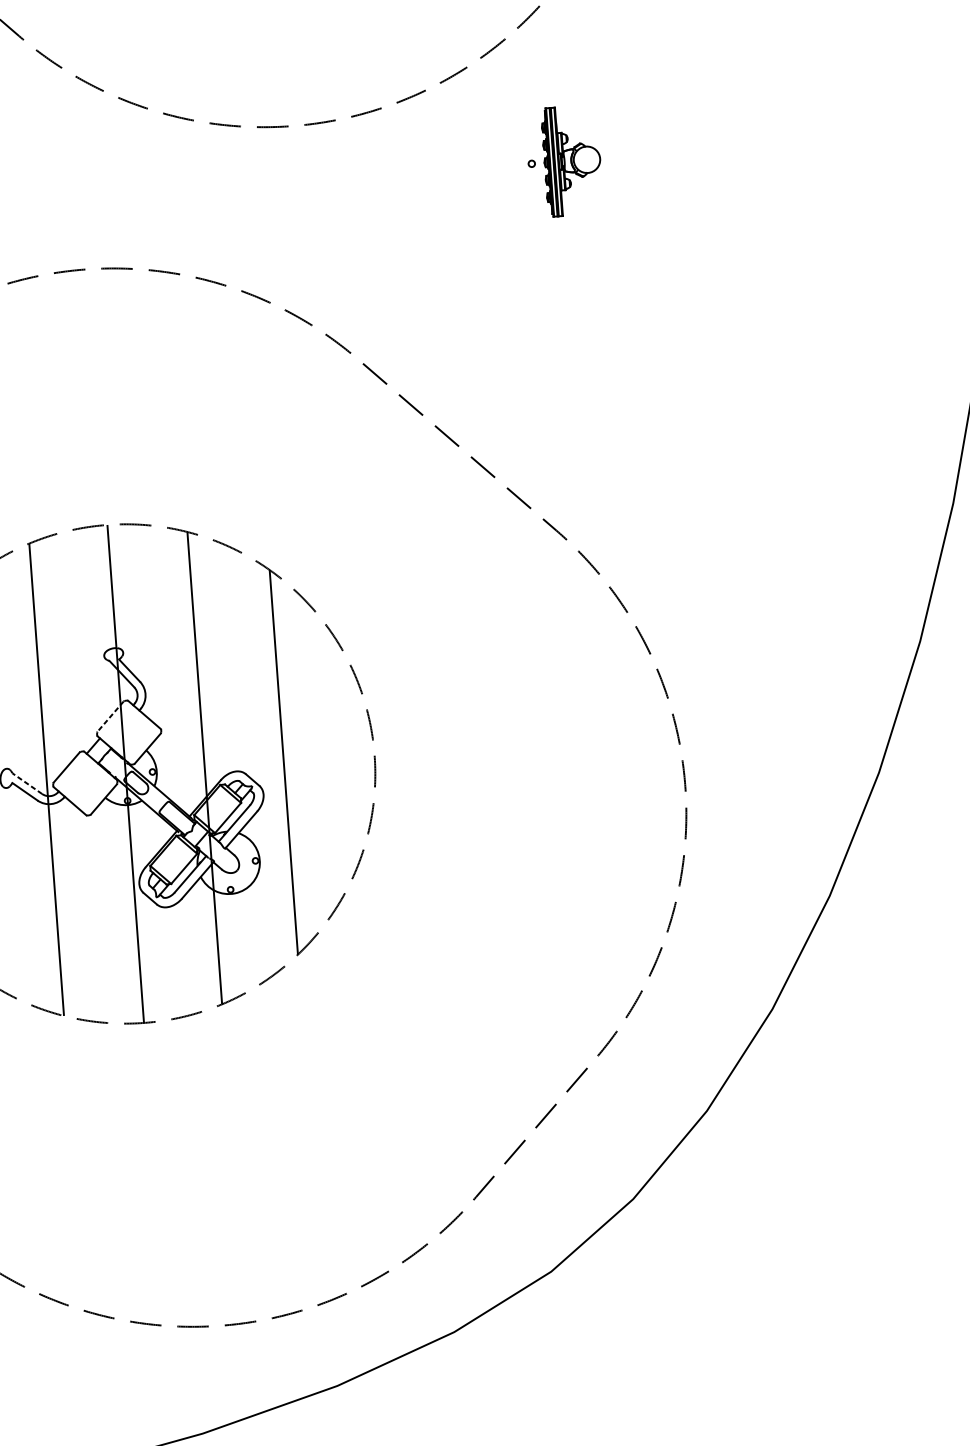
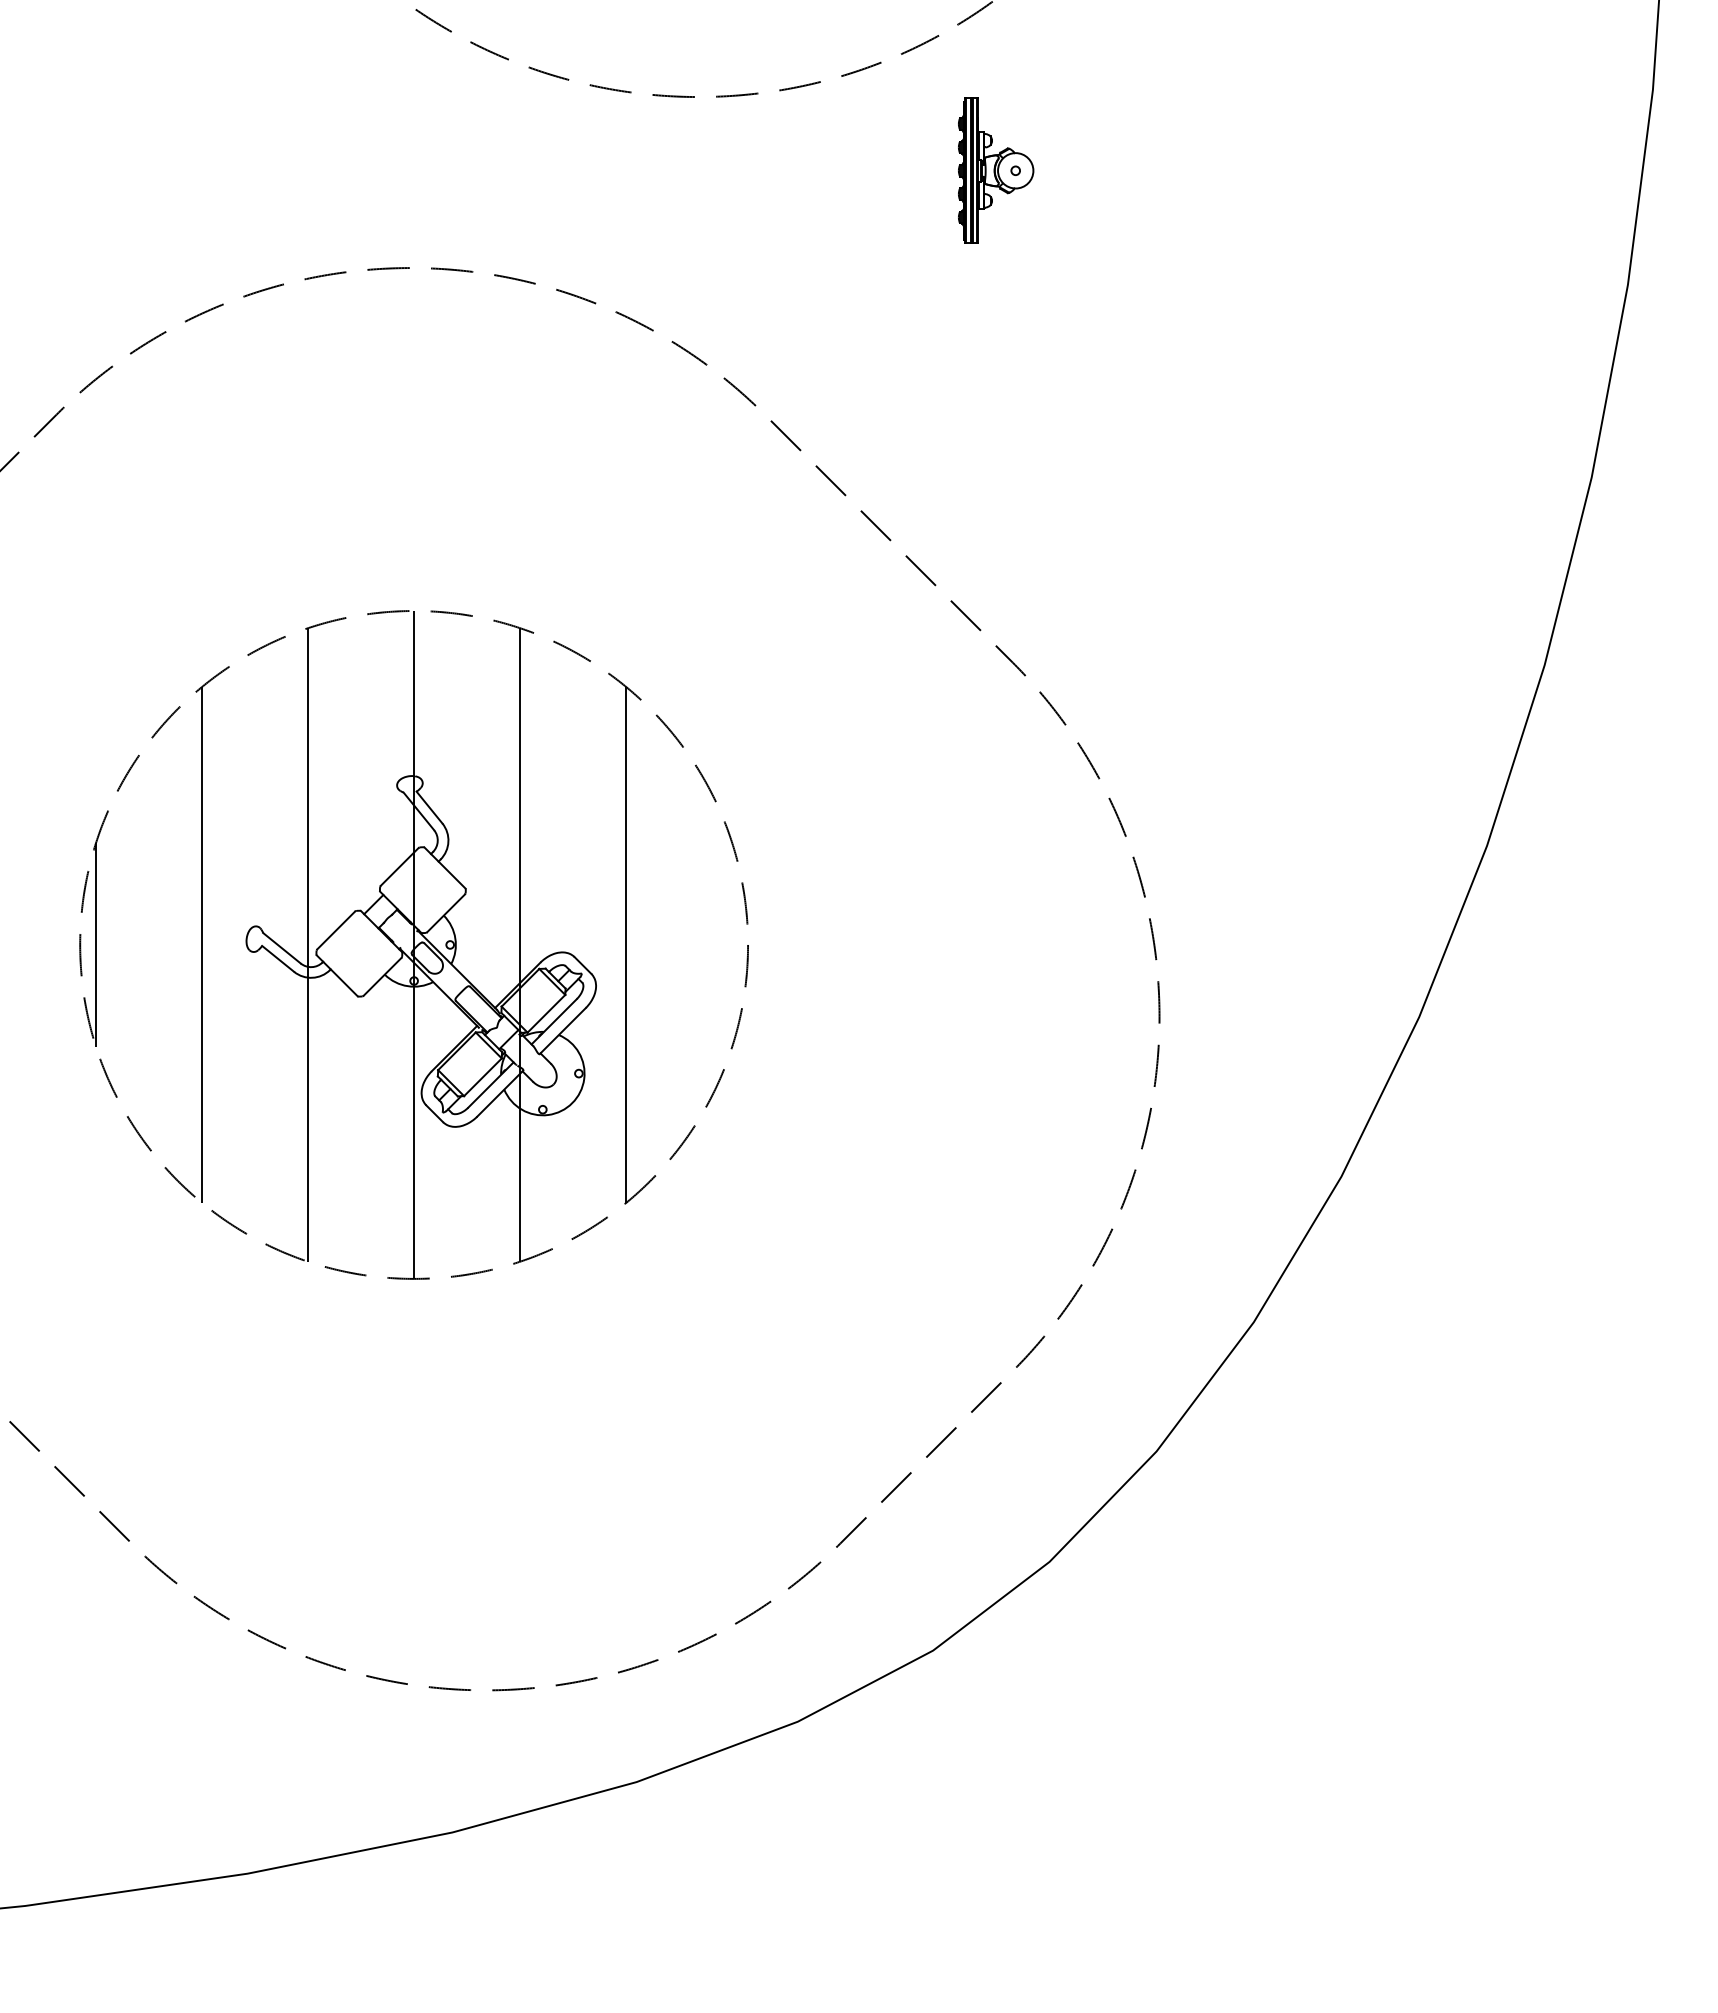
part: (572, 160) -> (996, 170), moved
line: (110, 716) -> (399, 866), dashed -> solid
line: (26, 783) -> (281, 947), dashed -> solid

